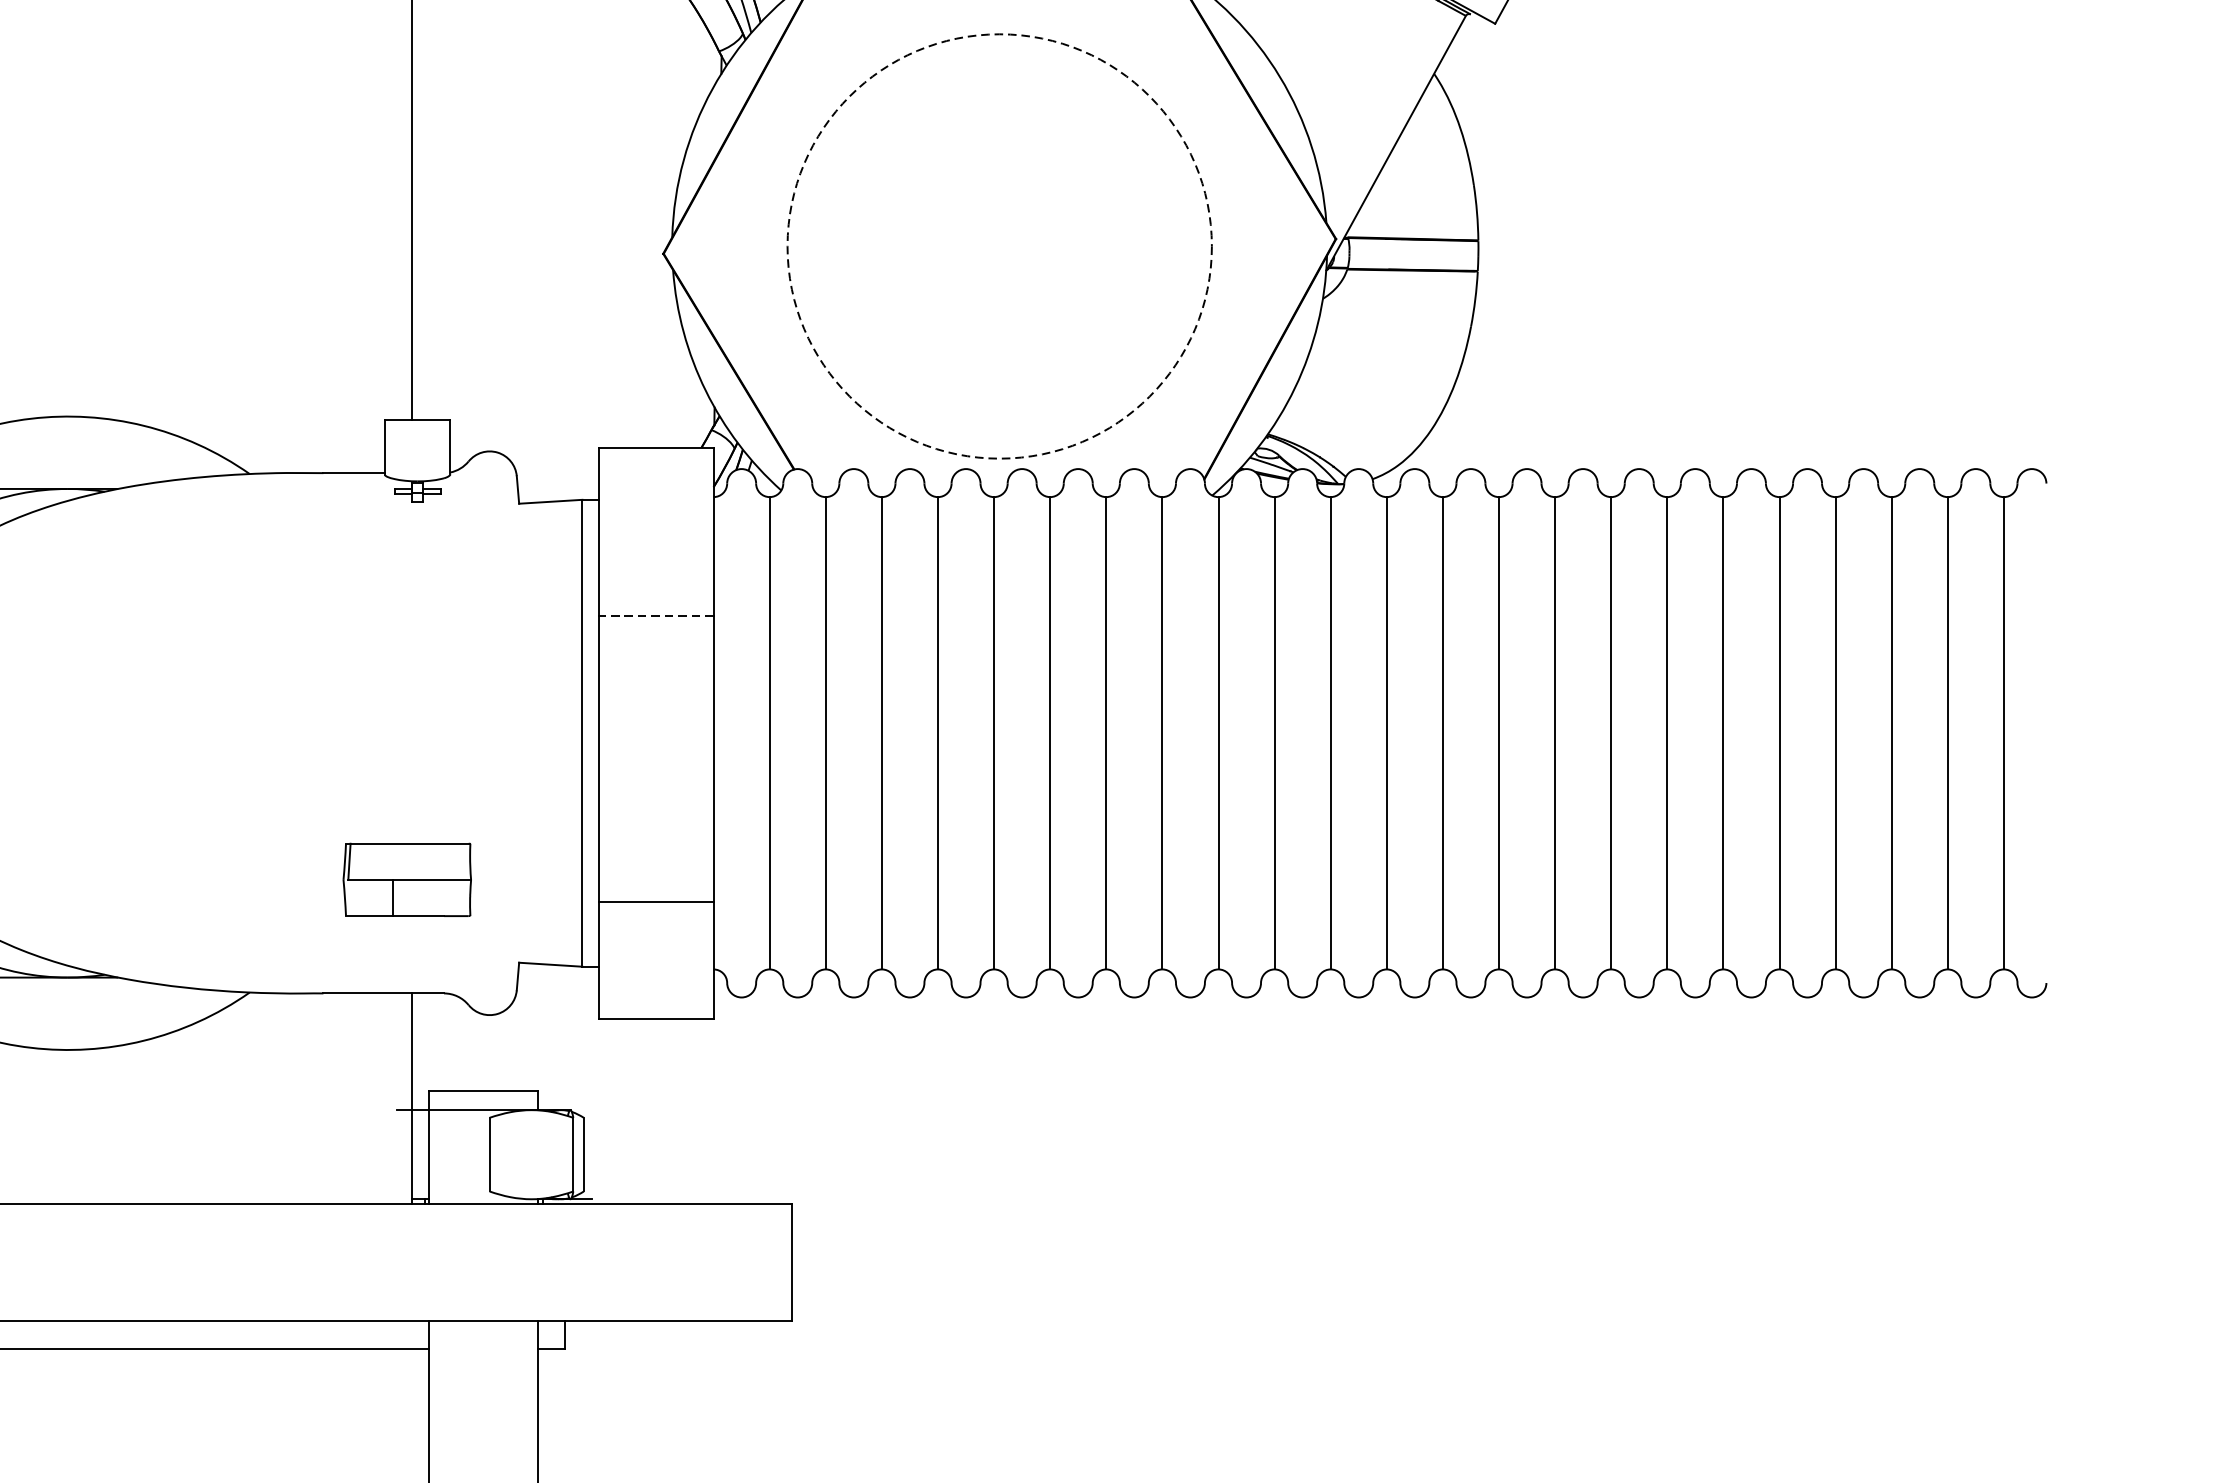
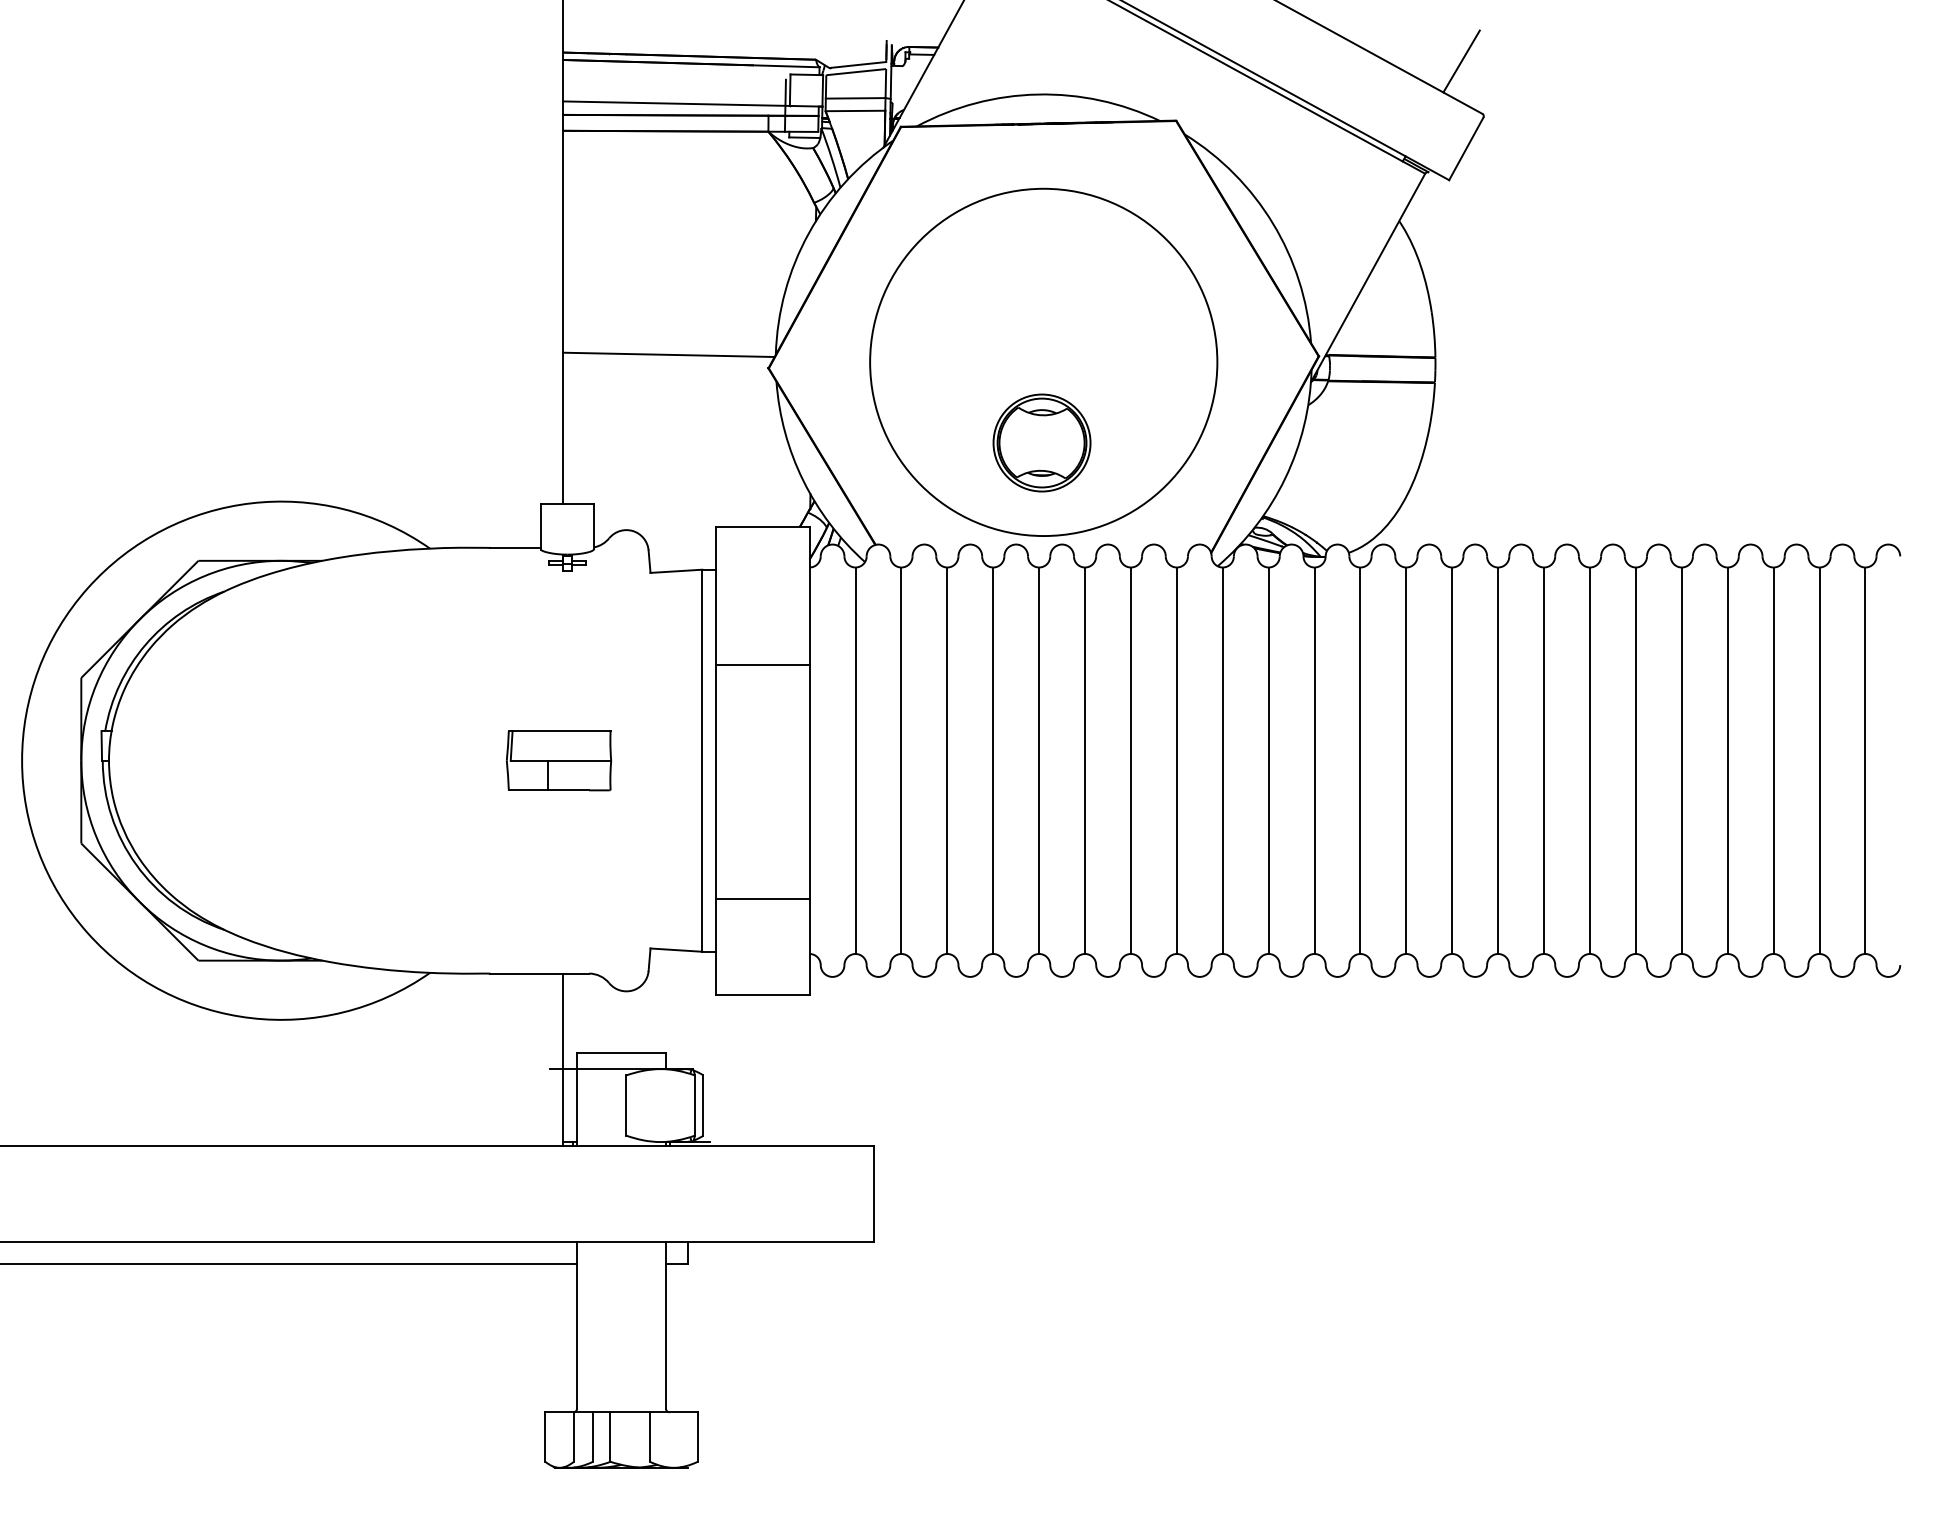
line: (541, 236) -> (668, 354), added
circle: (999, 246) -> (1043, 362), dashed -> solid
part: (996, 344) -> (1041, 442), added
line: (656, 616) -> (762, 665), dashed -> solid
part: (407, 879) -> (559, 760), moved

